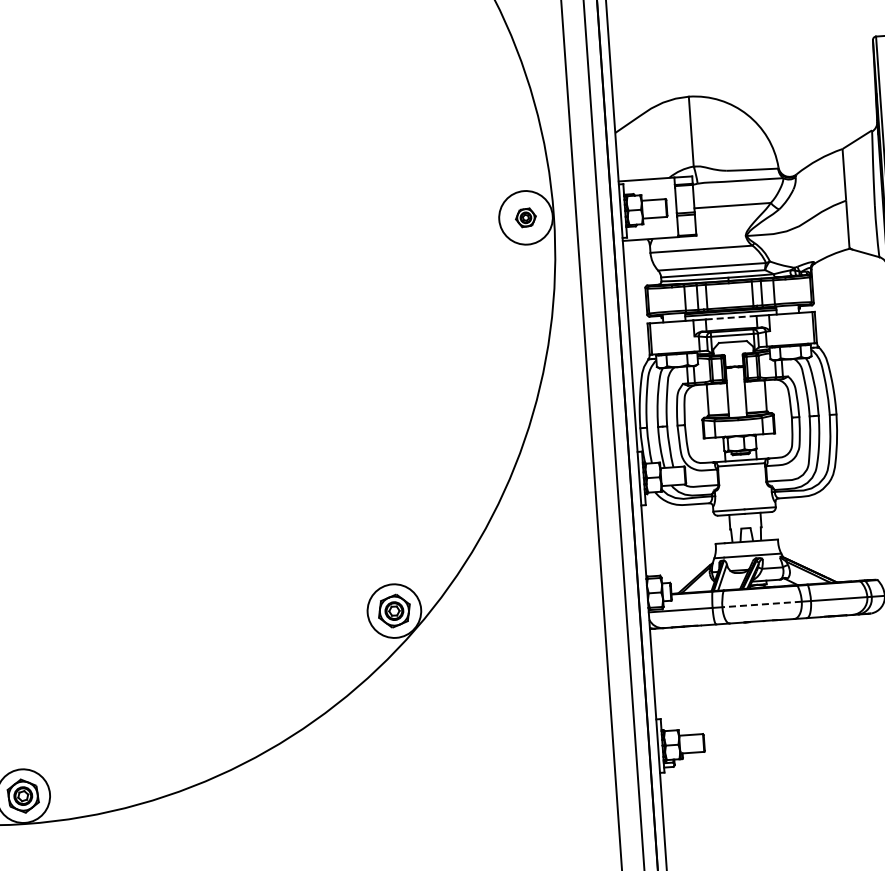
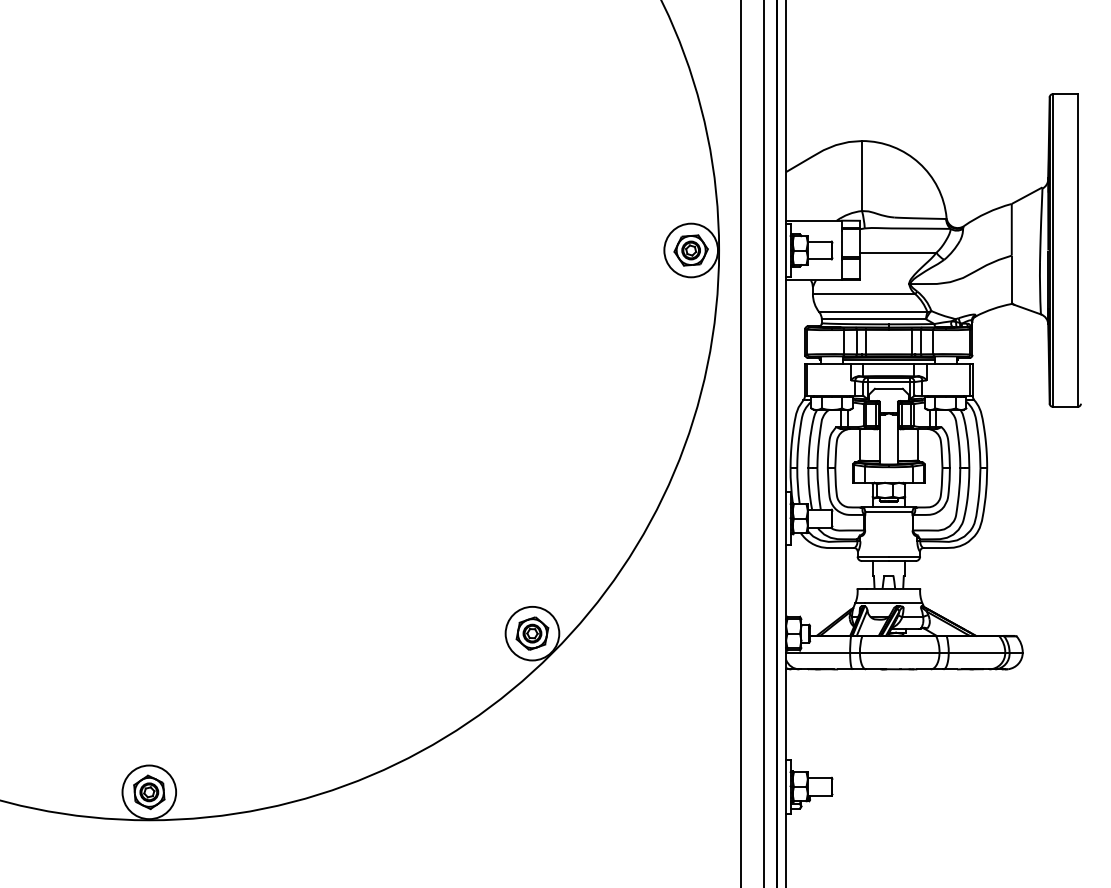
part: (525, 217) -> (690, 250), size x1.67
line: (730, 317) -> (888, 364), dashed -> solid
line: (761, 604) -> (899, 652), dashed -> solid

